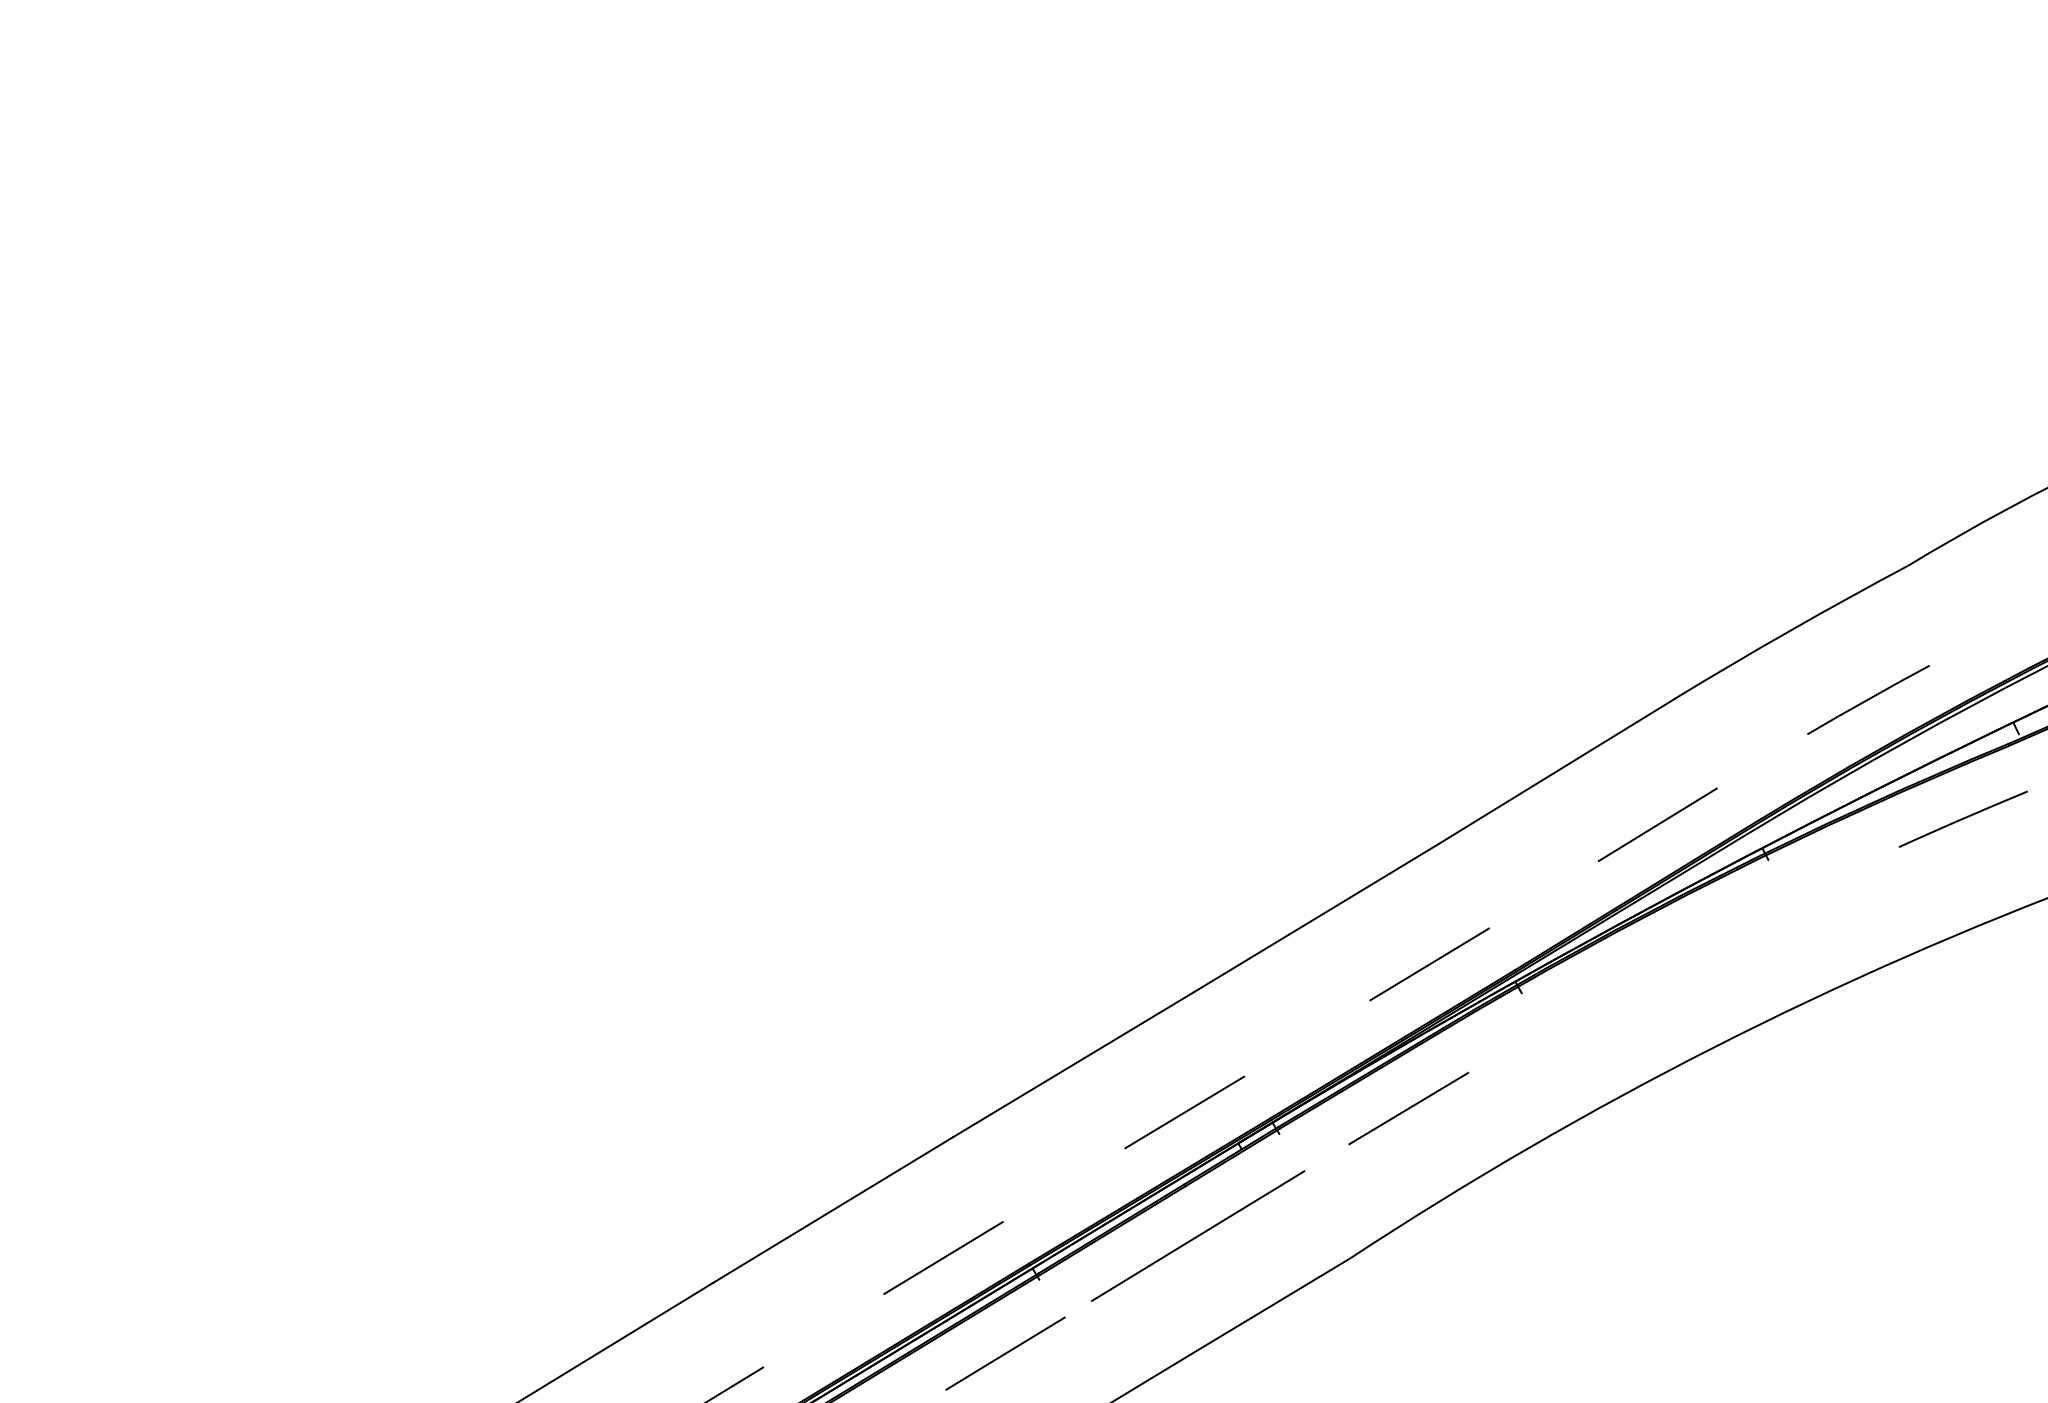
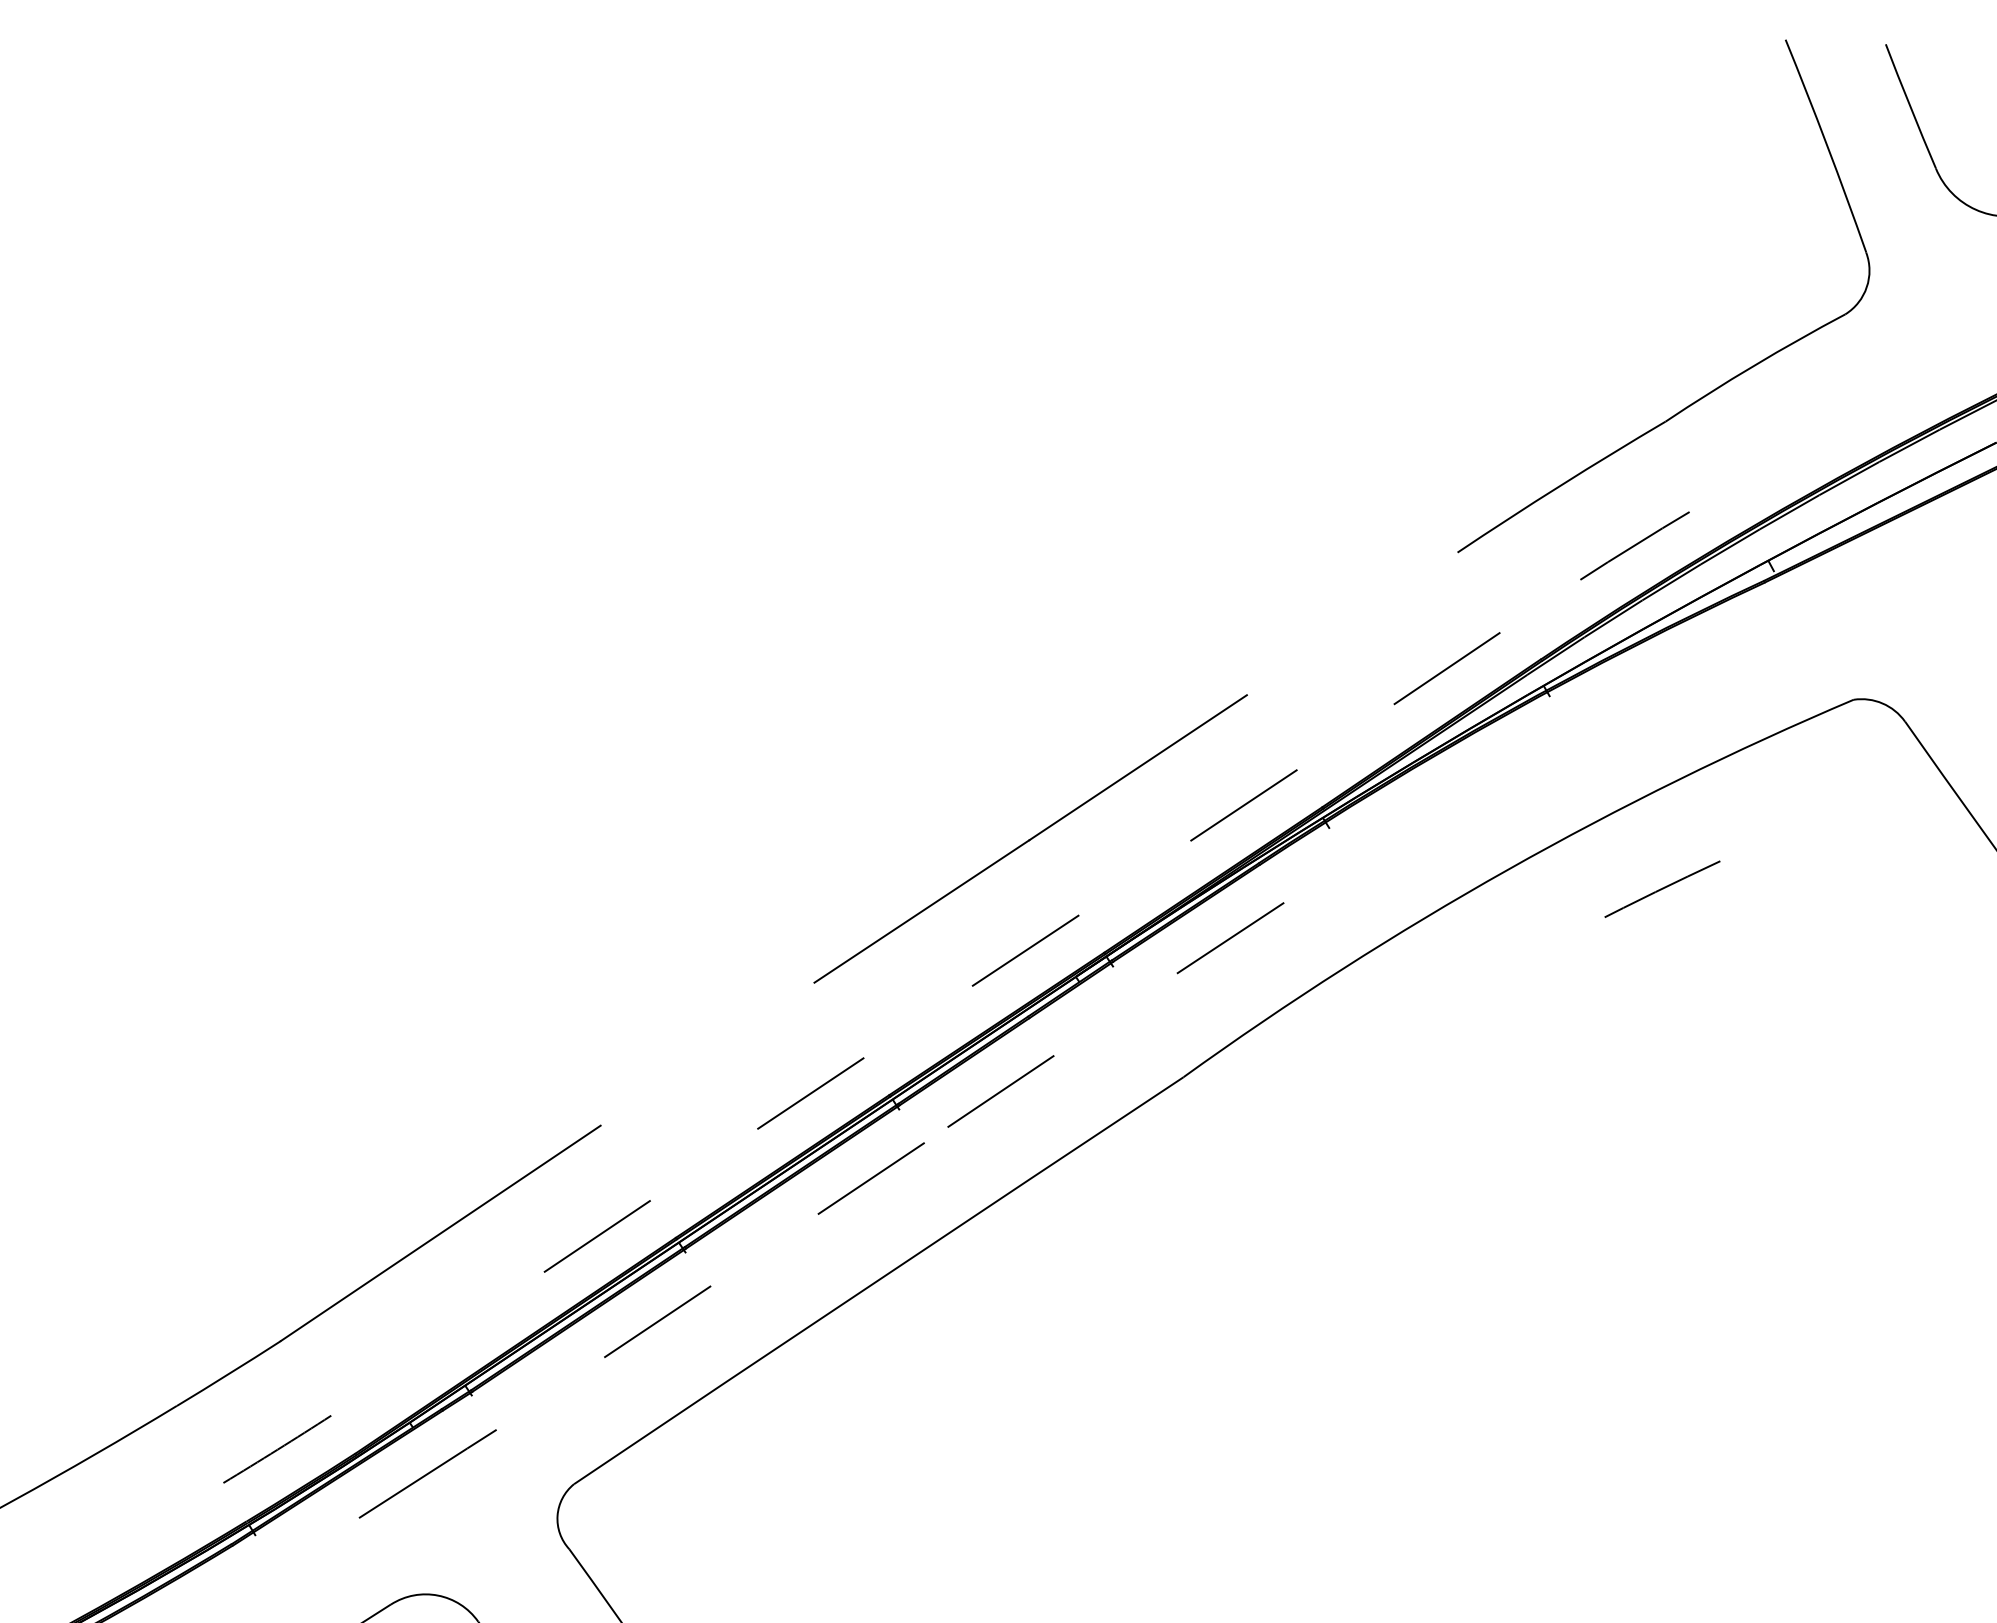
line: (1555, 771) -> (1351, 623), removed
line: (1963, 818) -> (1662, 888), moved
line: (1258, 1199) -> (1096, 1027), removed
line: (832, 1209) -> (707, 1053), removed

